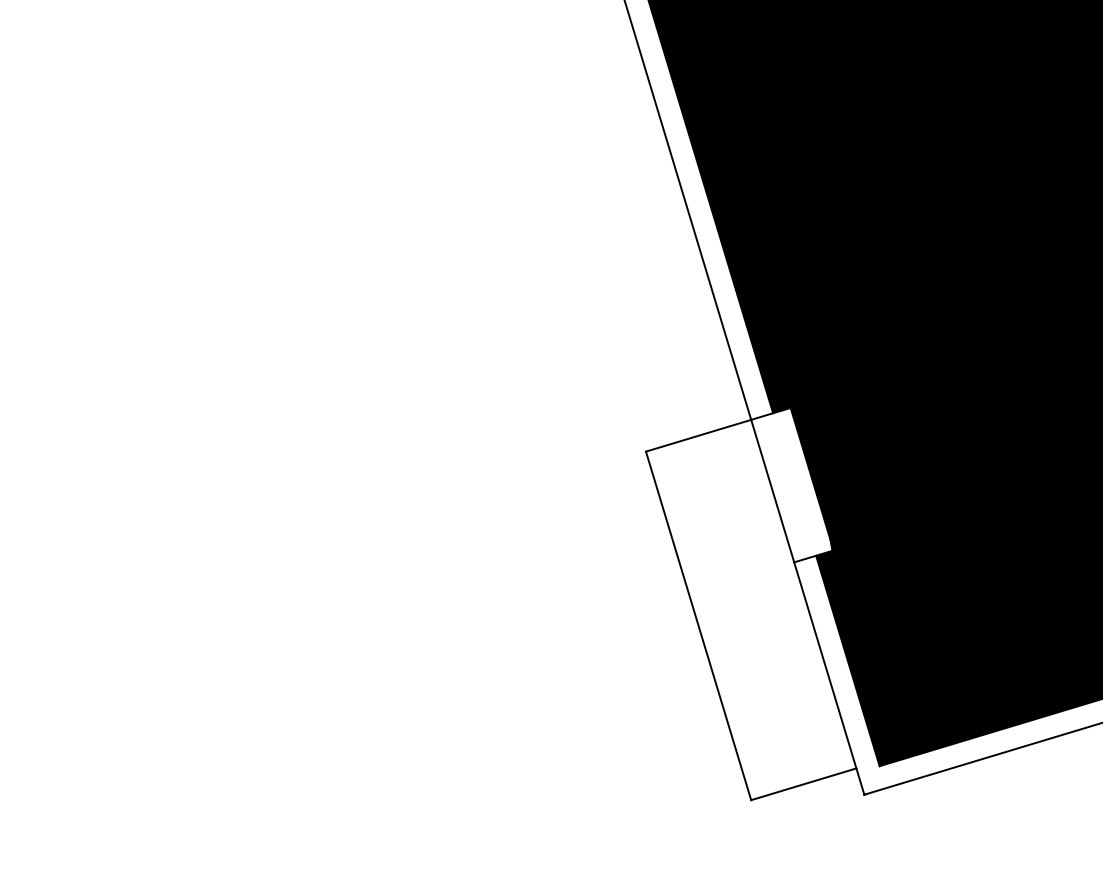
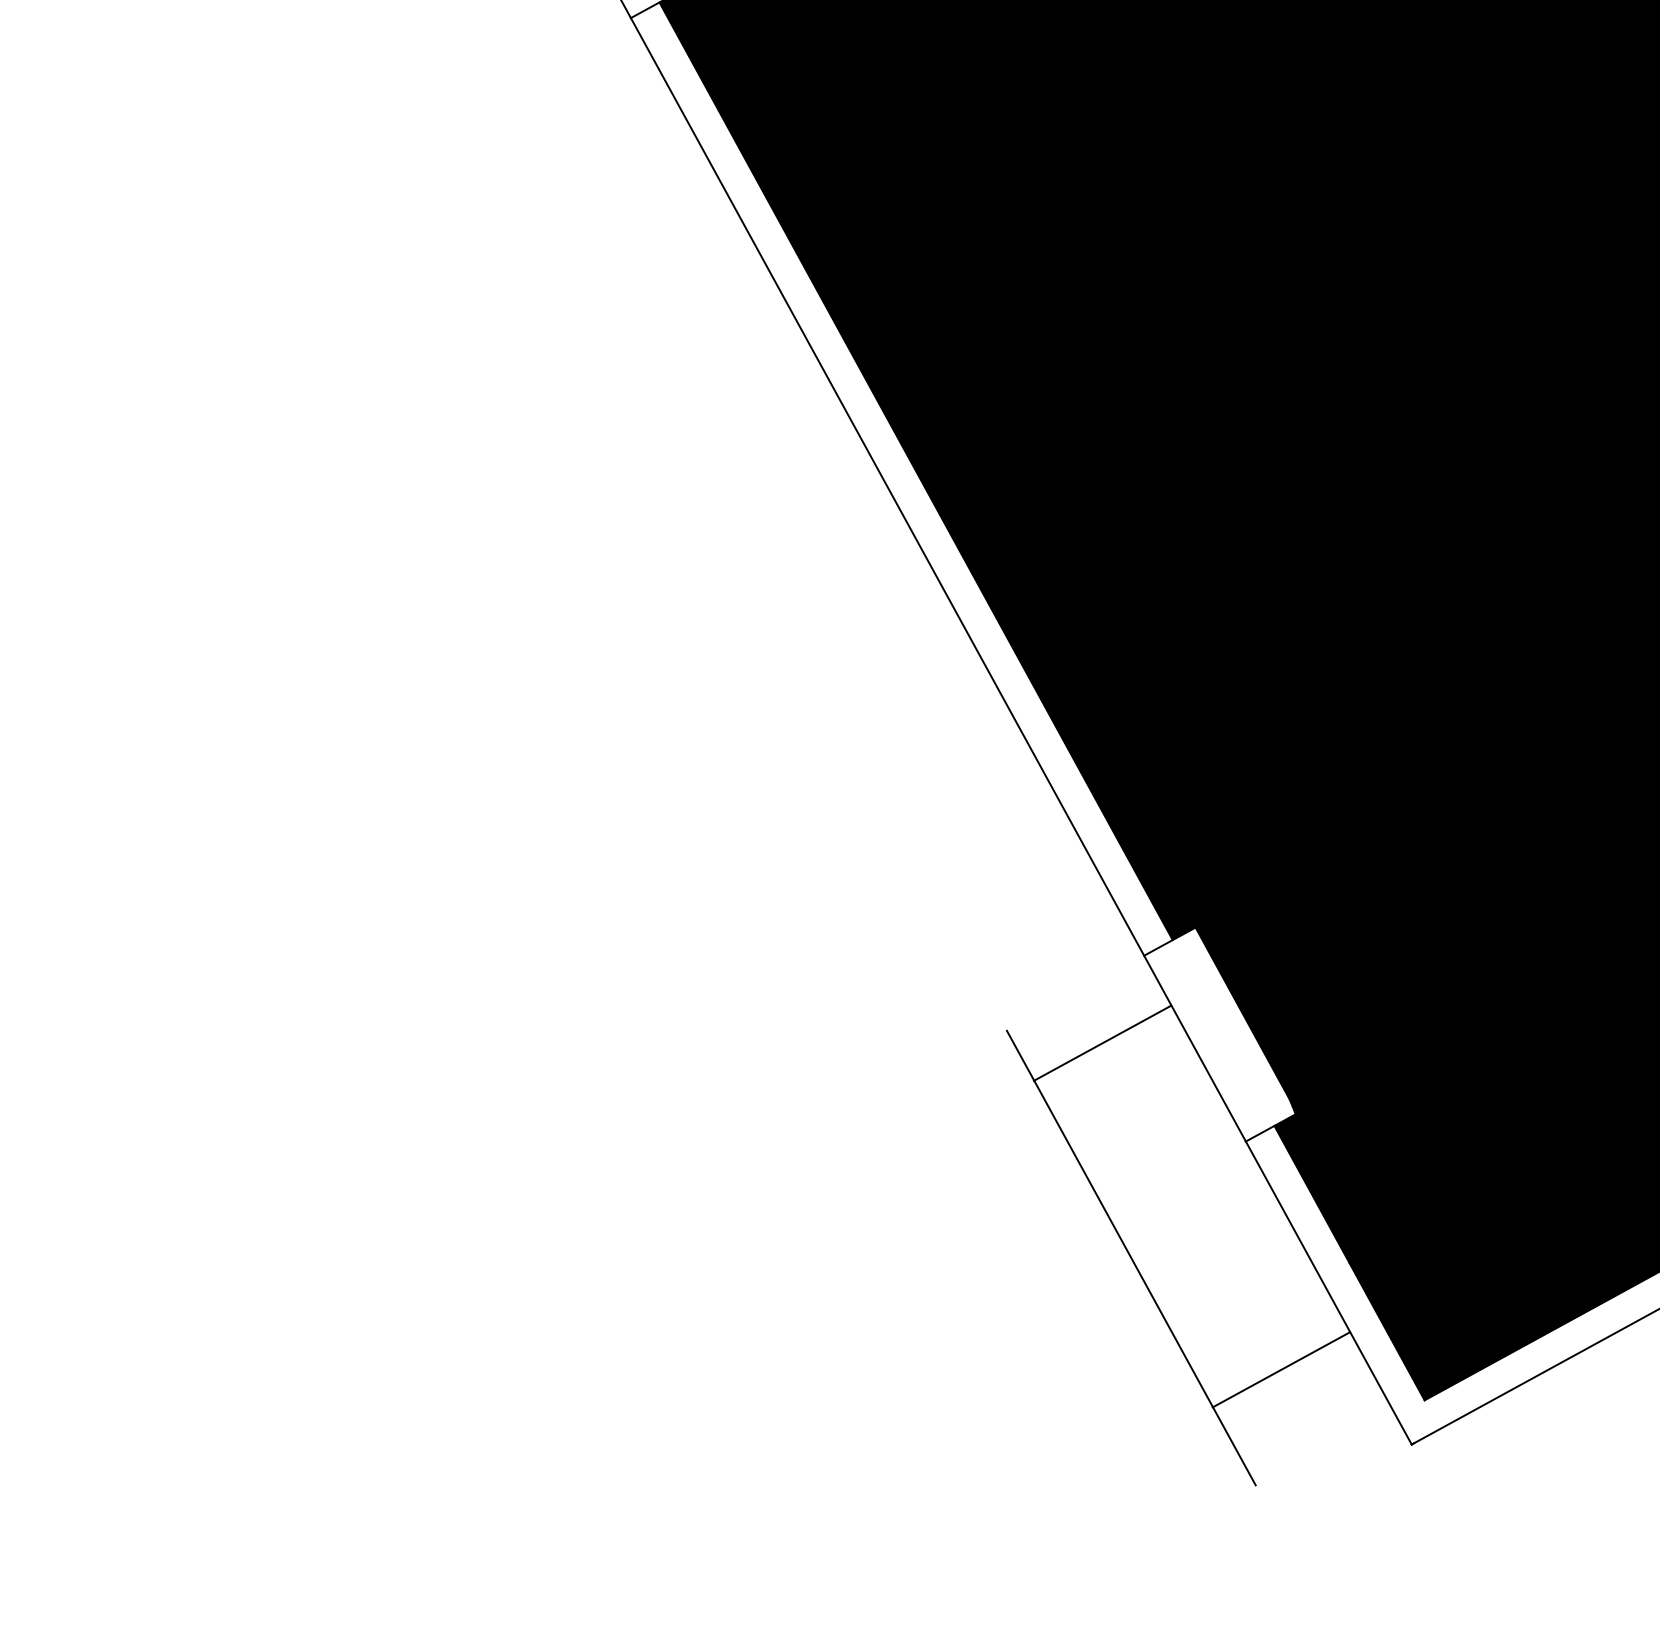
line: (698, 435) -> (1102, 1042), moved
line: (803, 783) -> (1280, 1369), moved

